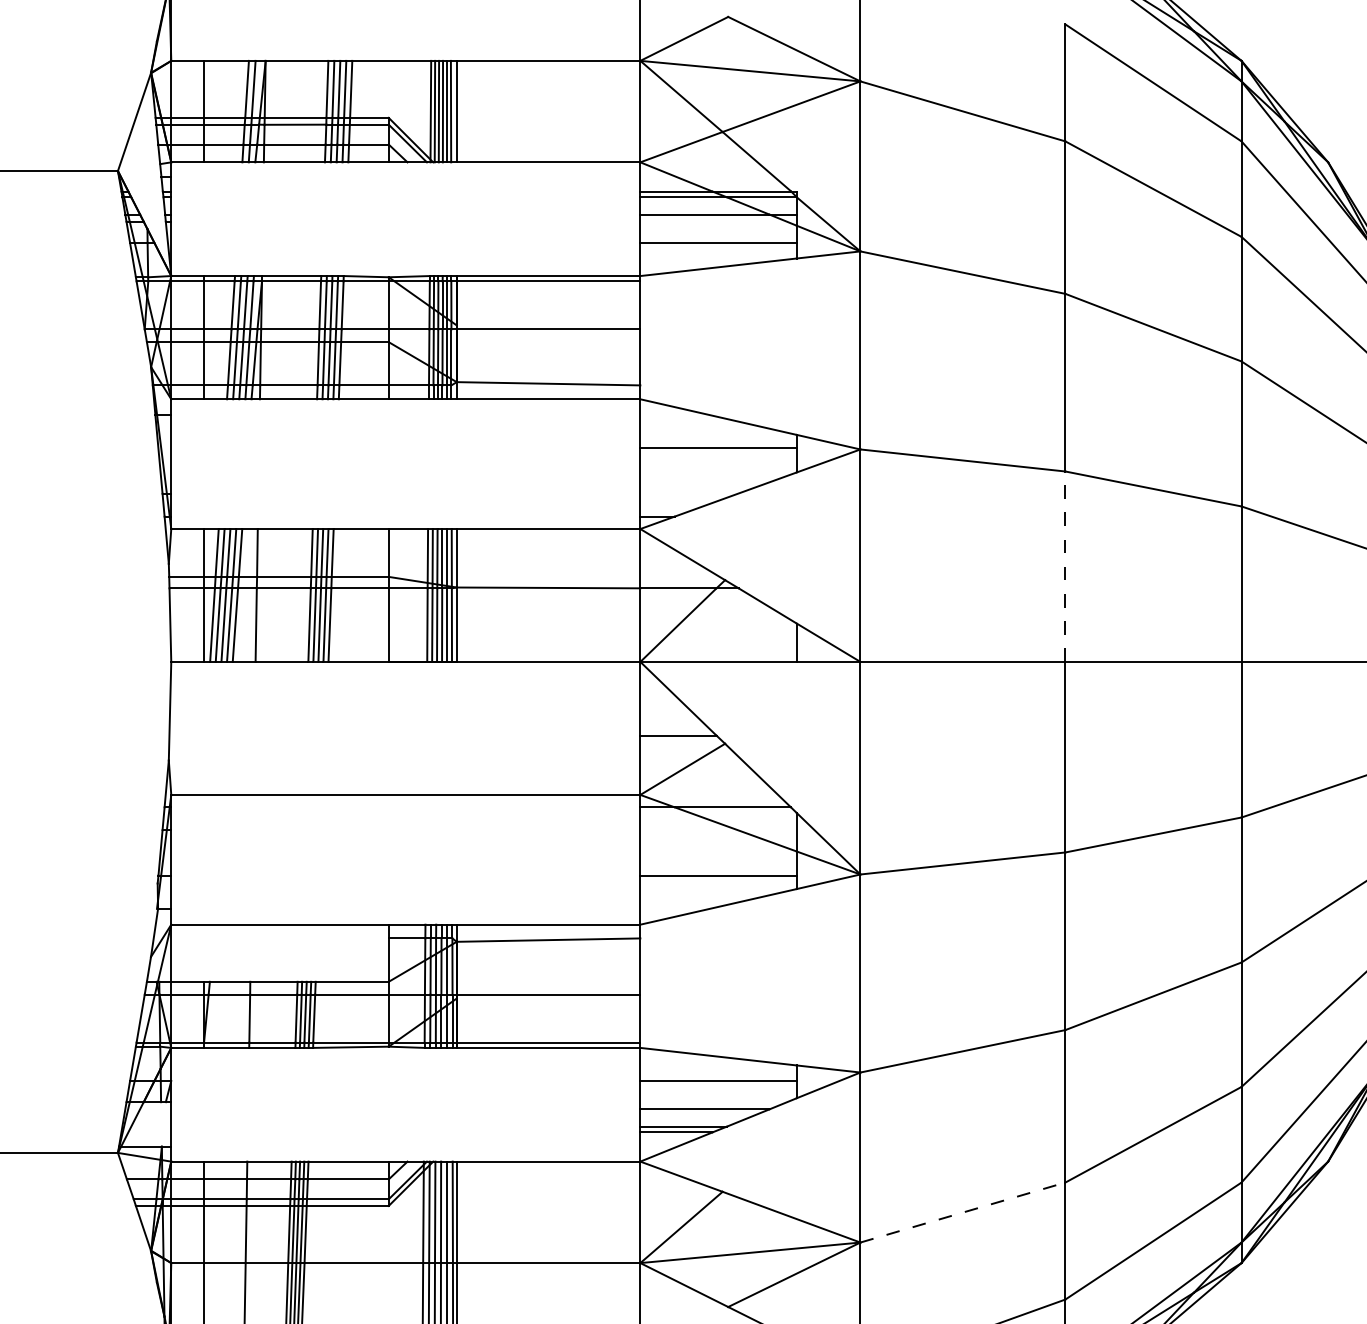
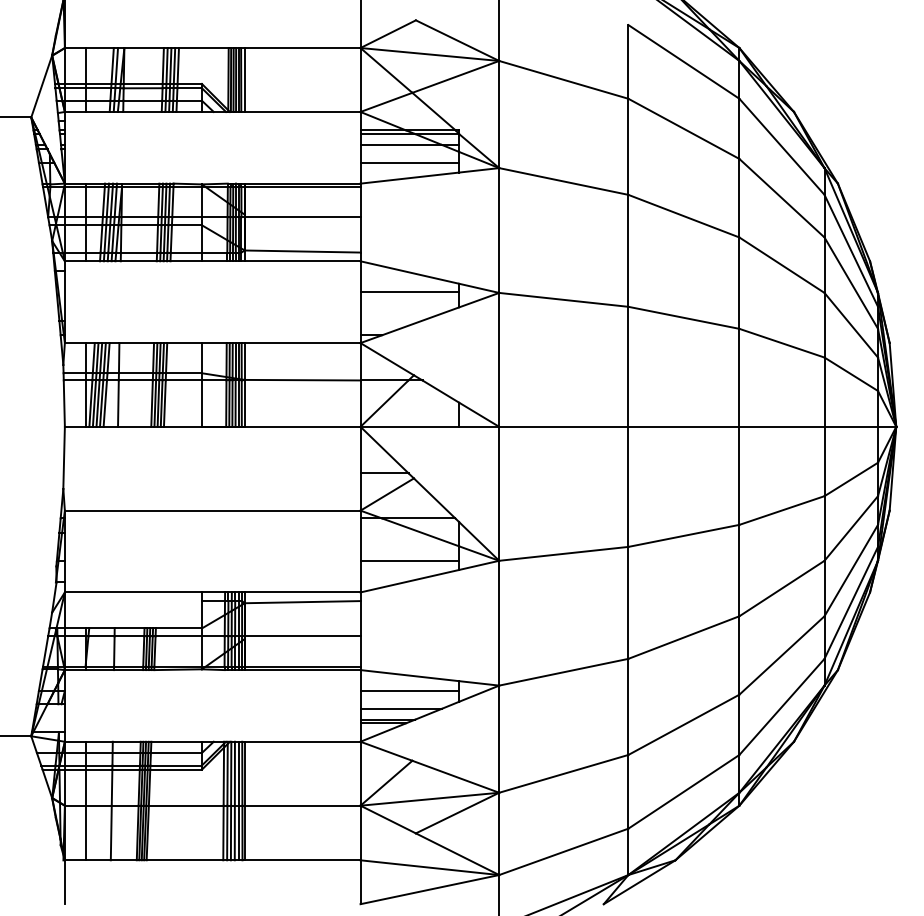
line: (1065, 566) -> (628, 366), dashed -> solid
line: (964, 1211) -> (564, 773), dashed -> solid

